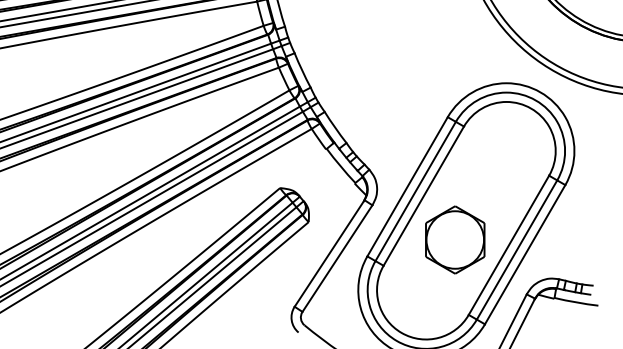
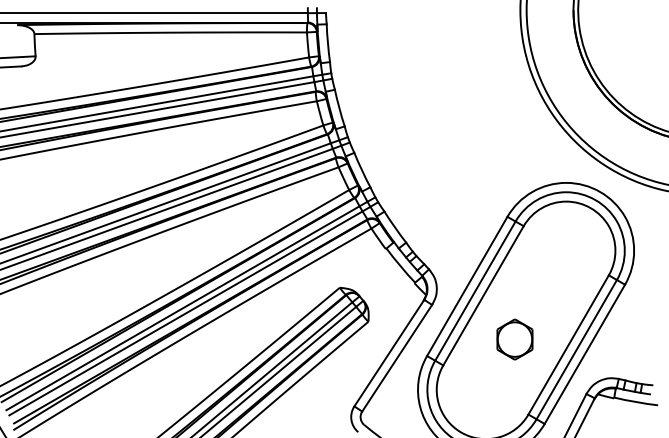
part: (454, 239) -> (514, 339), size x0.6

